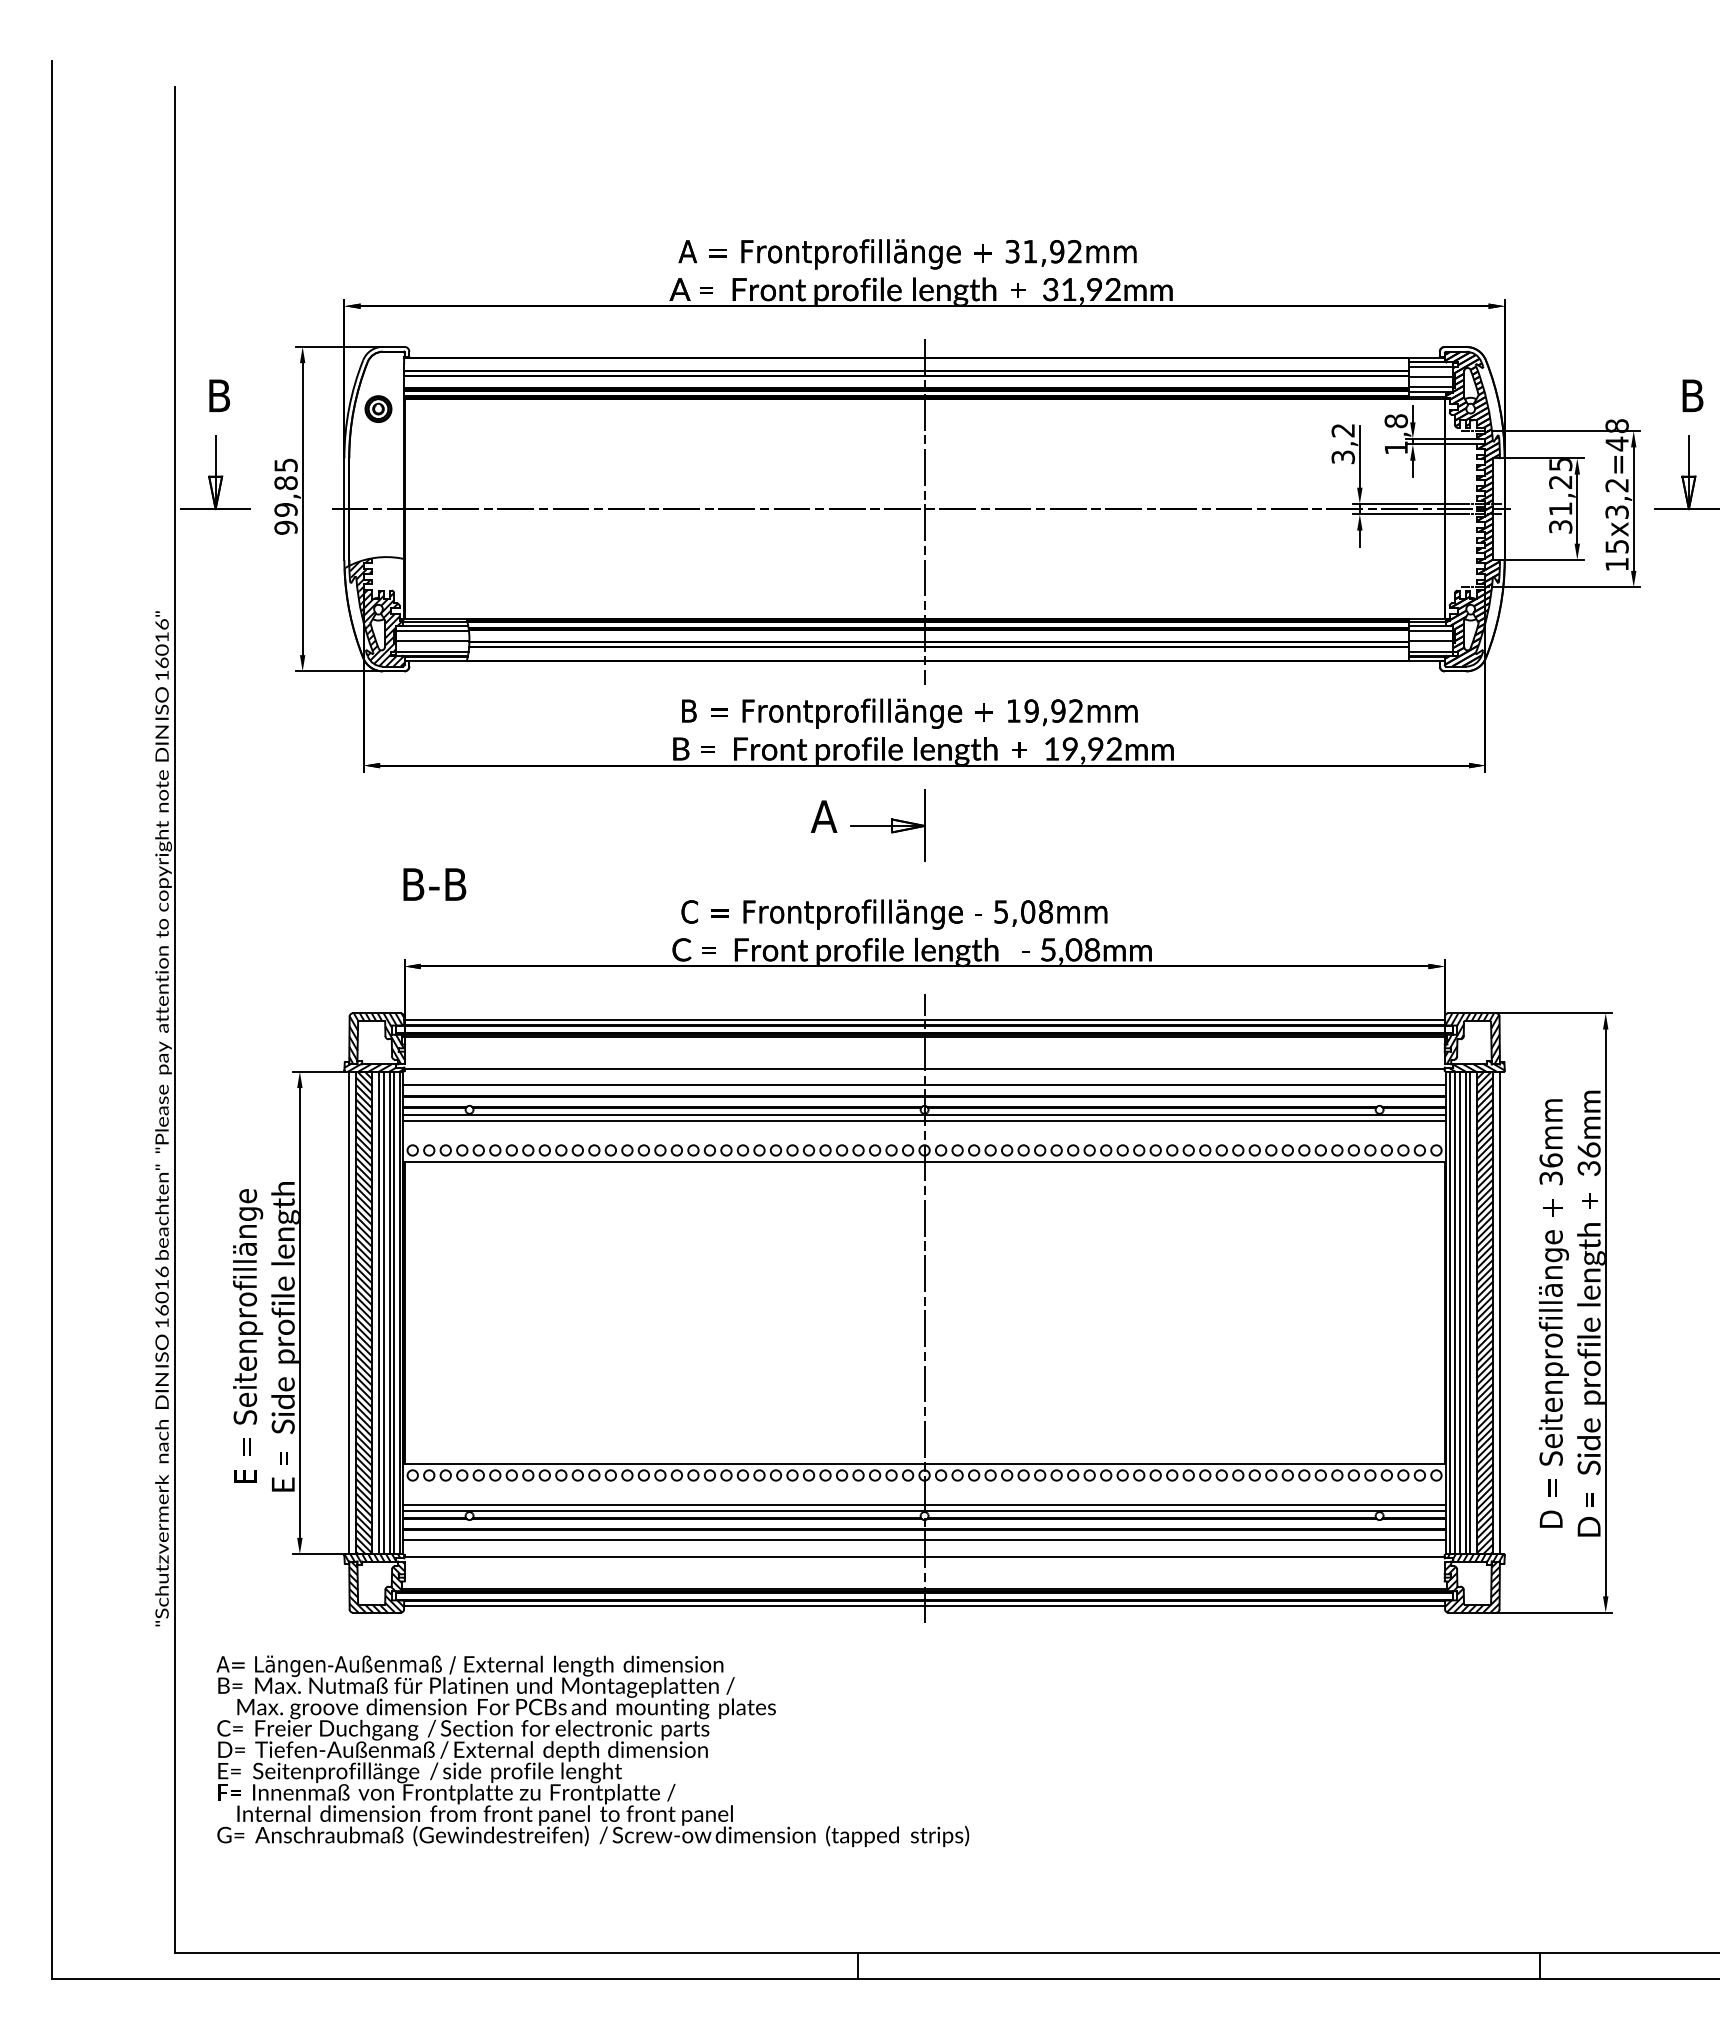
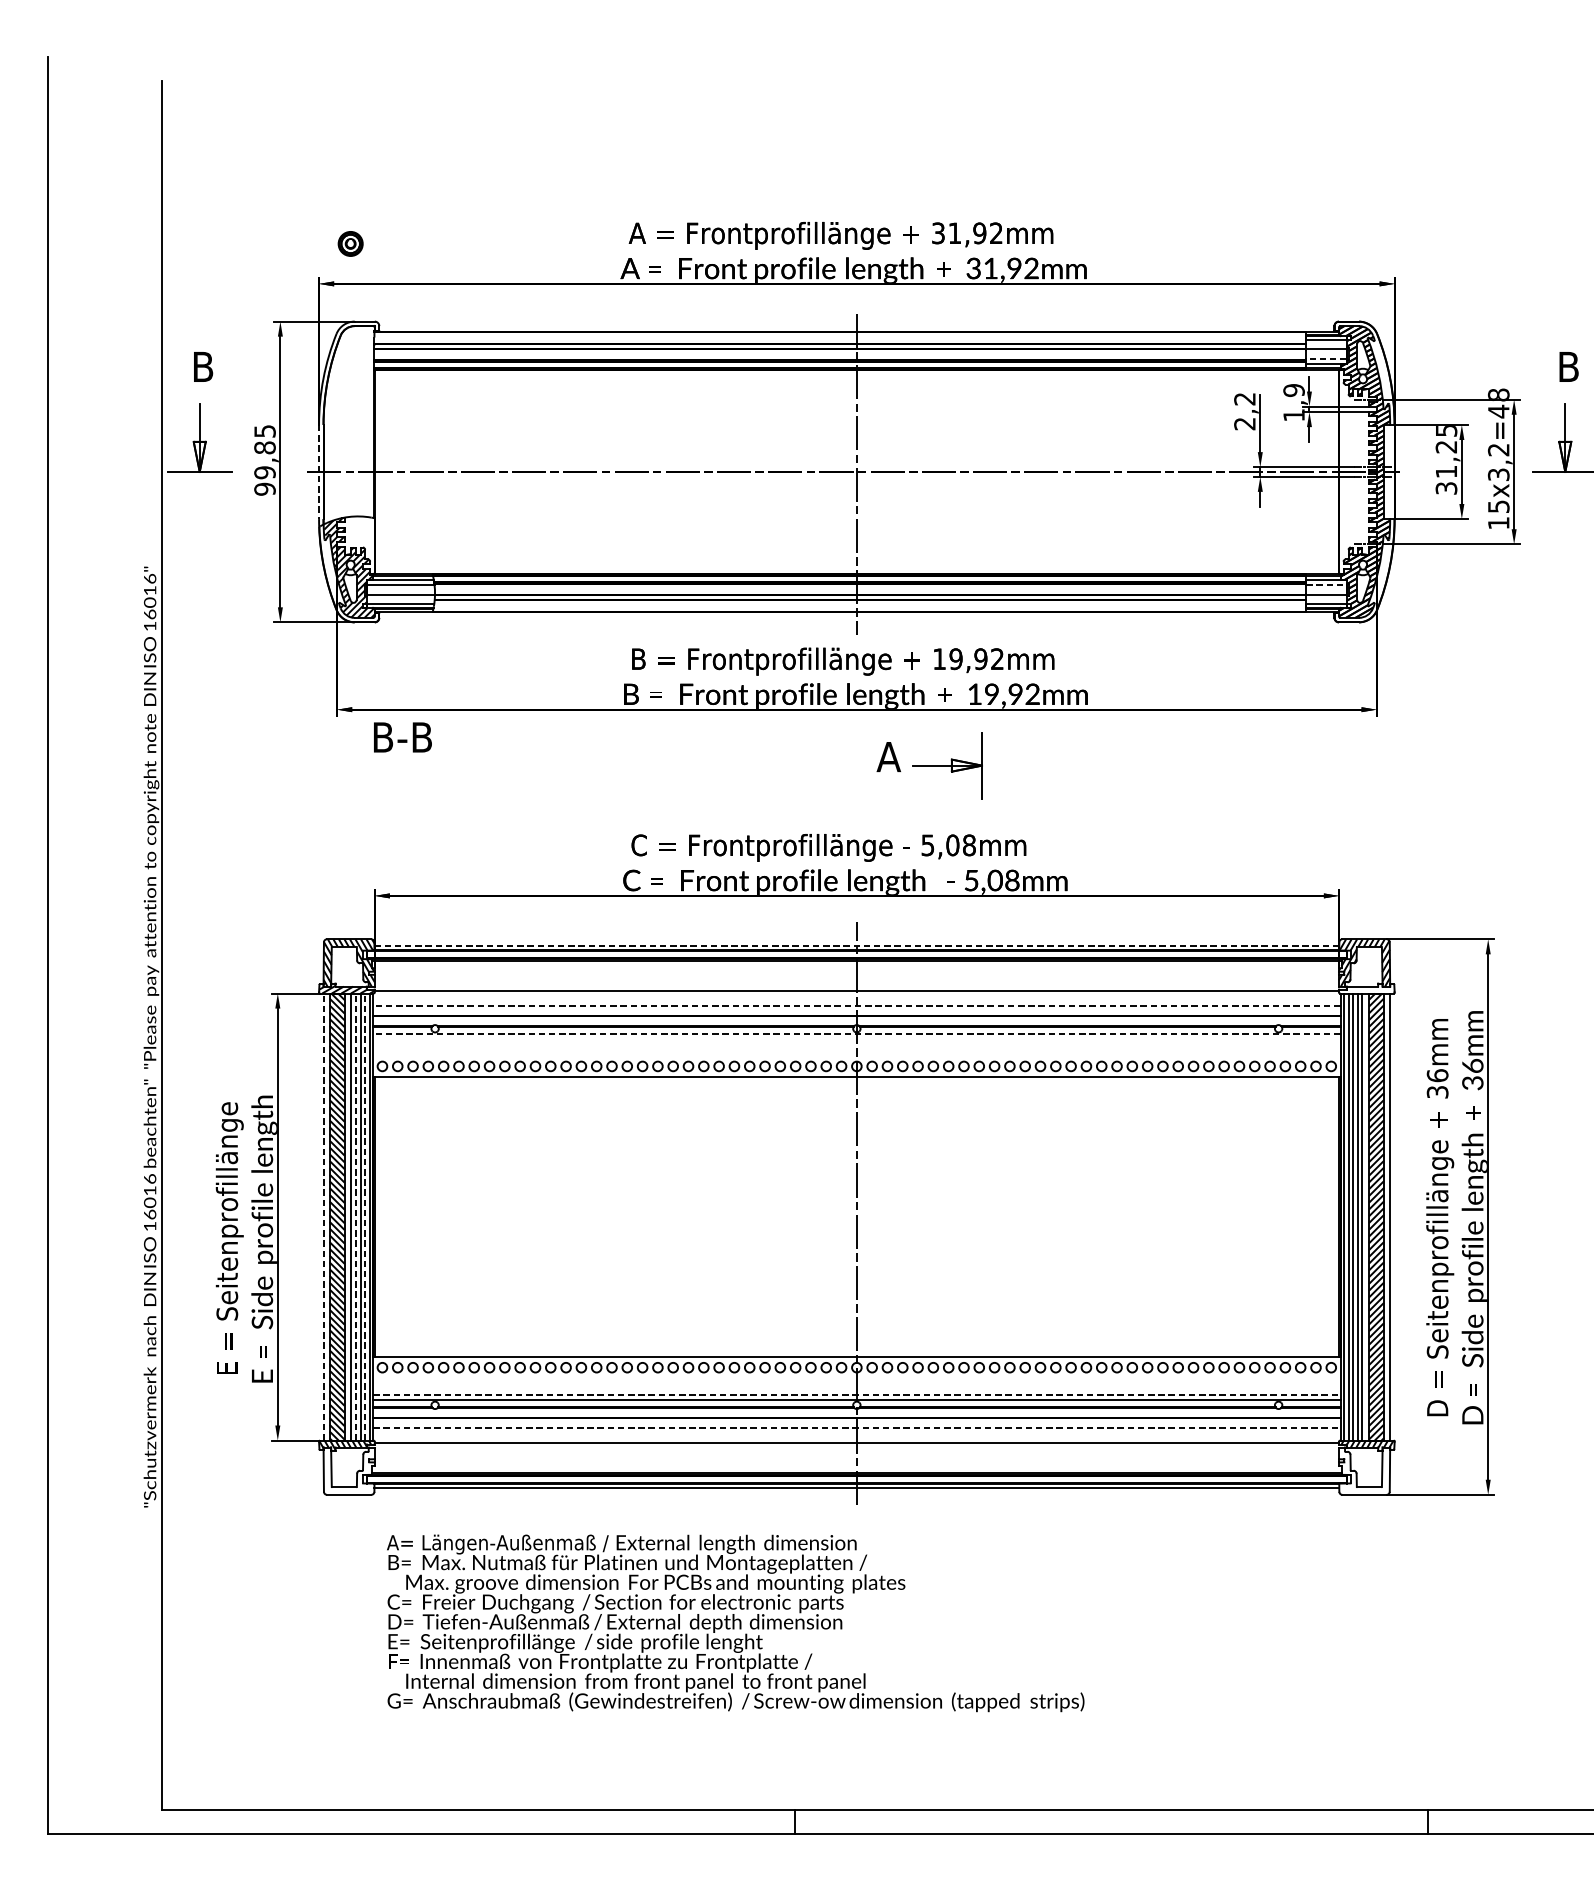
line: (1431, 387) -> (1326, 359), solid -> dashed
part: (378, 408) -> (350, 243), moved
text: (1395, 421) -> (1293, 390), 1,8 -> 1,9
text: (1343, 457) -> (1245, 424), 3,2 -> 2,2
line: (344, 509) -> (319, 472), solid -> dashed
line: (1431, 630) -> (1326, 584), solid -> dashed
part: (868, 825) -> (930, 765), moved
text: (434, 884) -> (402, 737), moved
line: (924, 1020) -> (856, 945), solid -> dashed
hatch: (1476, 1066) -> (1368, 988), removed
line: (924, 1085) -> (856, 1006), solid -> dashed
line: (924, 1115) -> (856, 1034), solid -> dashed
line: (924, 1120) -> (856, 1038), removed
line: (349, 1312) -> (323, 1216), solid -> dashed
line: (383, 1312) -> (355, 1216), solid -> dashed
line: (394, 1312) -> (365, 1216), solid -> dashed
line: (924, 1505) -> (856, 1395), solid -> dashed
line: (924, 1540) -> (856, 1427), solid -> dashed
hatch: (376, 1586) -> (348, 1470), removed
hatch: (1471, 1586) -> (1363, 1470), removed
text: (592, 1751) -> (735, 1623), moved

